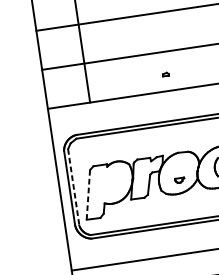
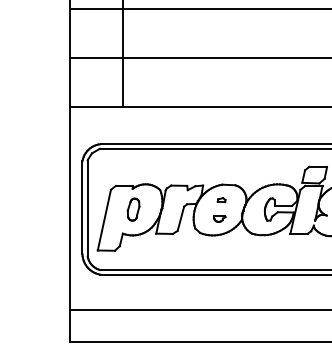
part: (165, 74) -> (221, 200), moved
part: (110, 182) -> (133, 209), added
line: (73, 187) -> (87, 208), dashed -> solid
line: (88, 194) -> (104, 219), dashed -> solid

